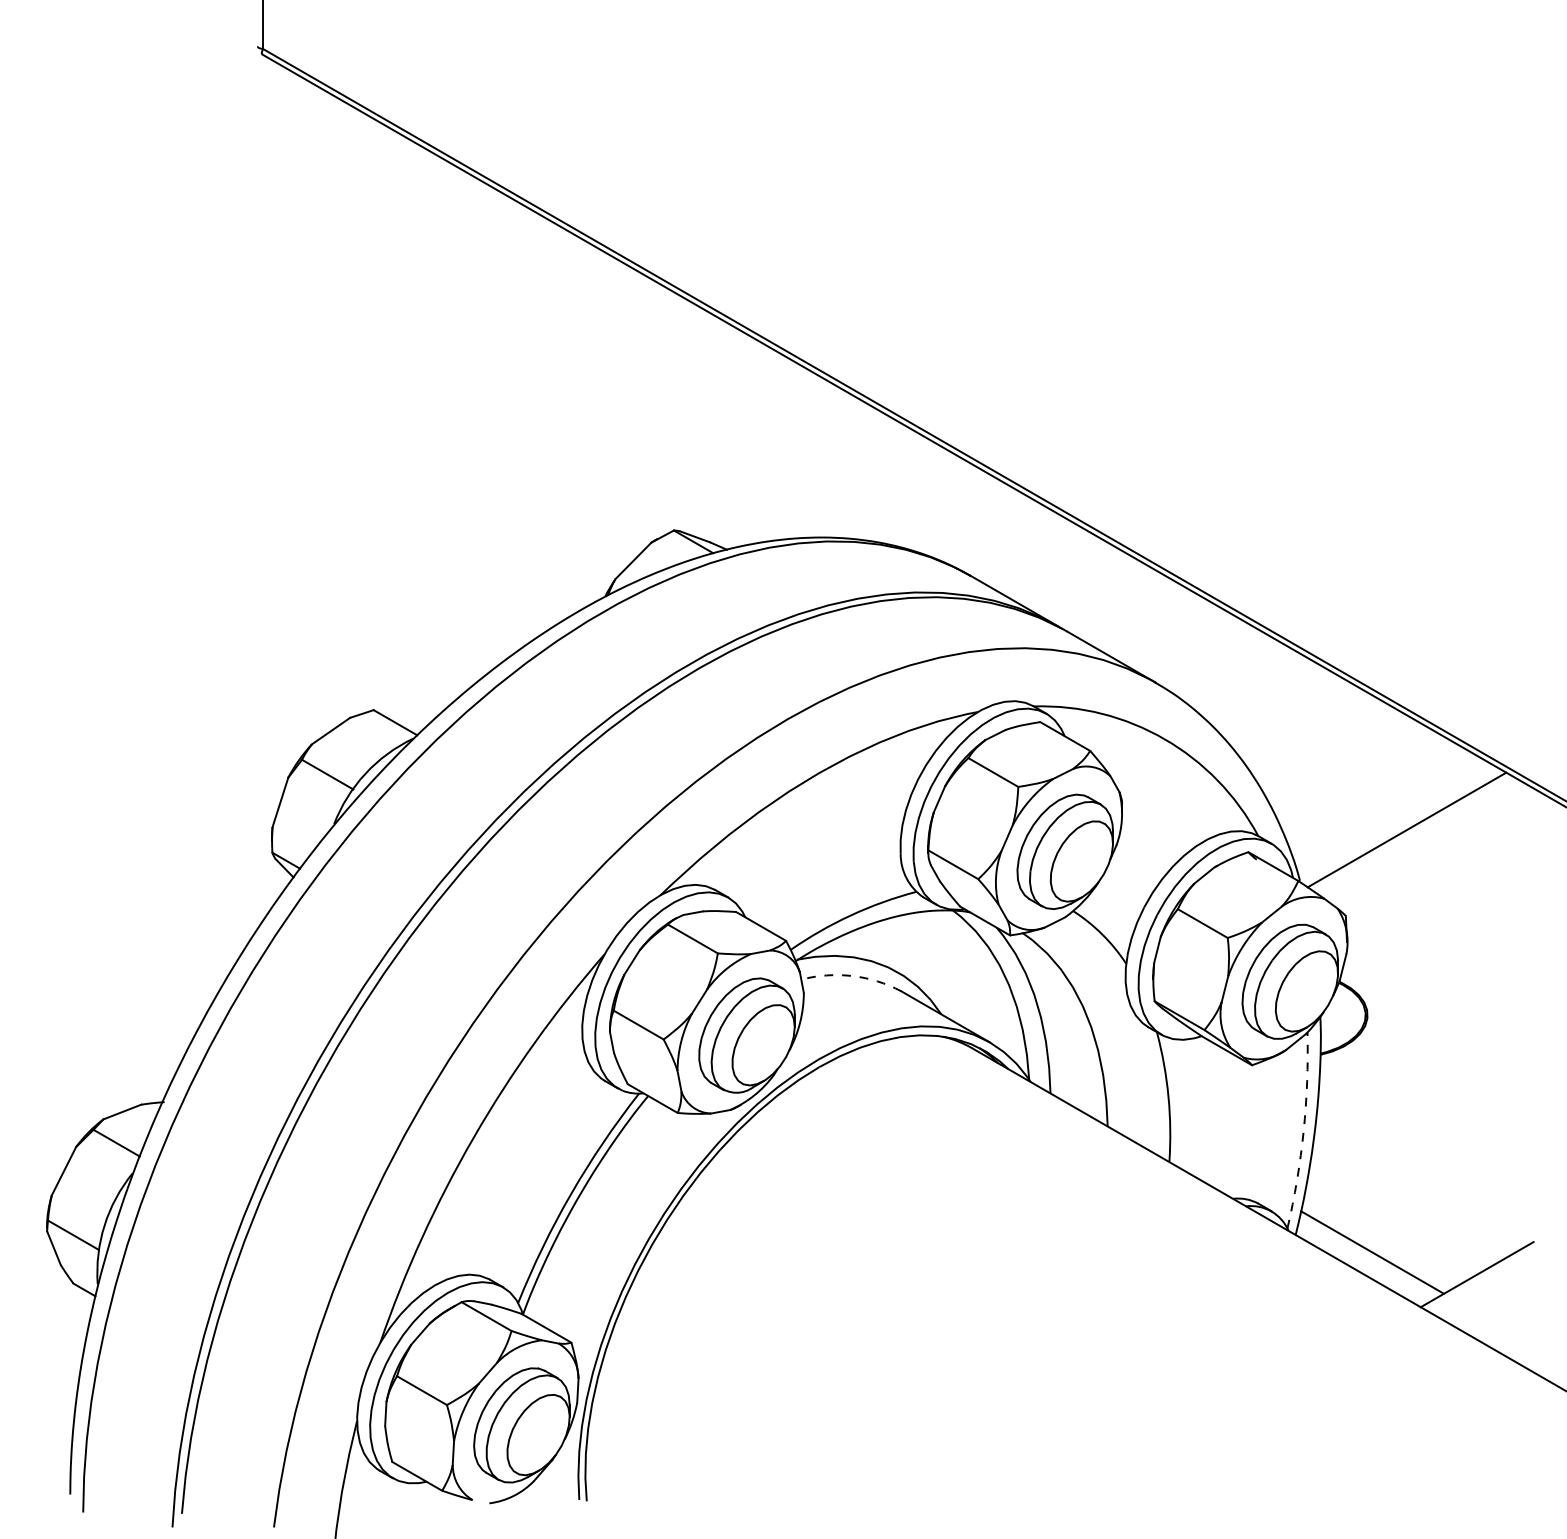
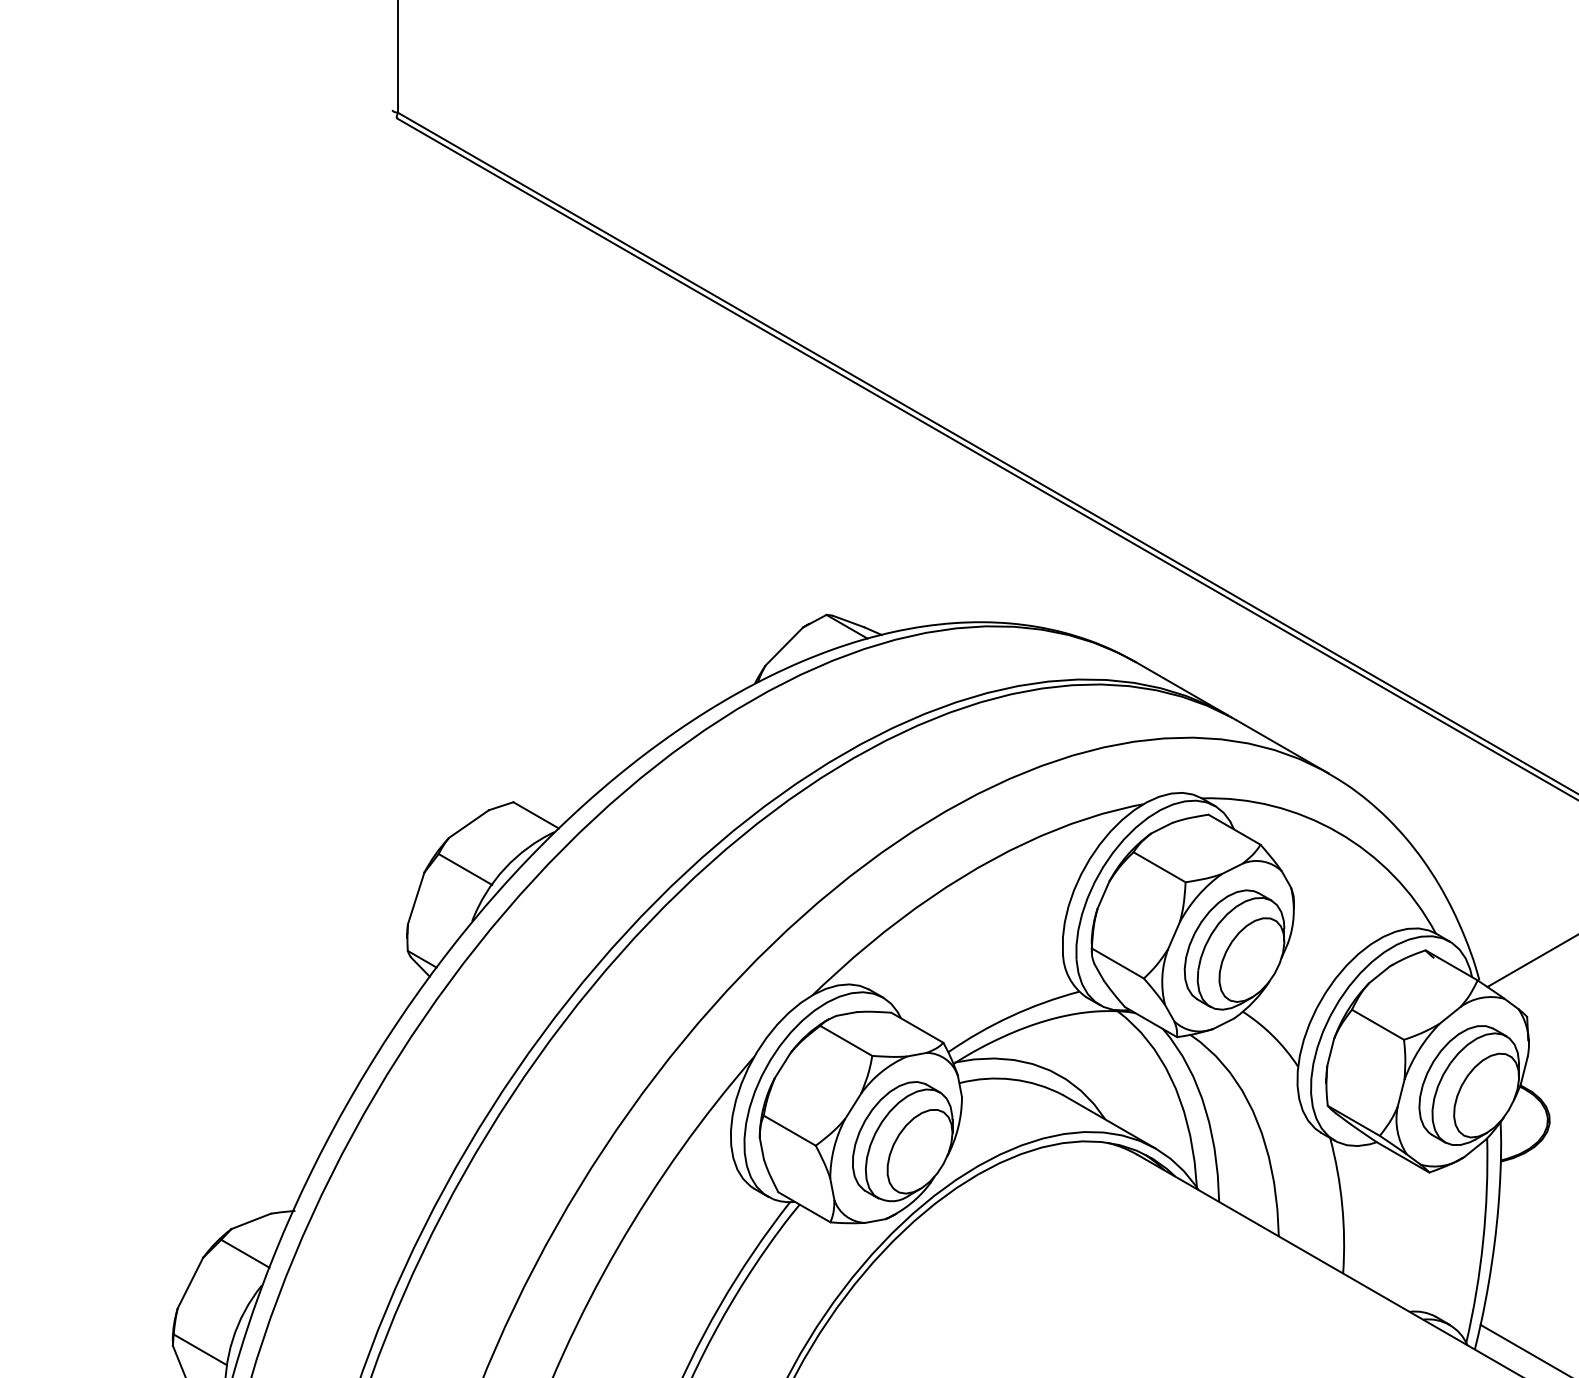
arc: (852, 976) -> (1012, 1079), dashed -> solid
arc: (1303, 1131) -> (1483, 1241), dashed -> solid

